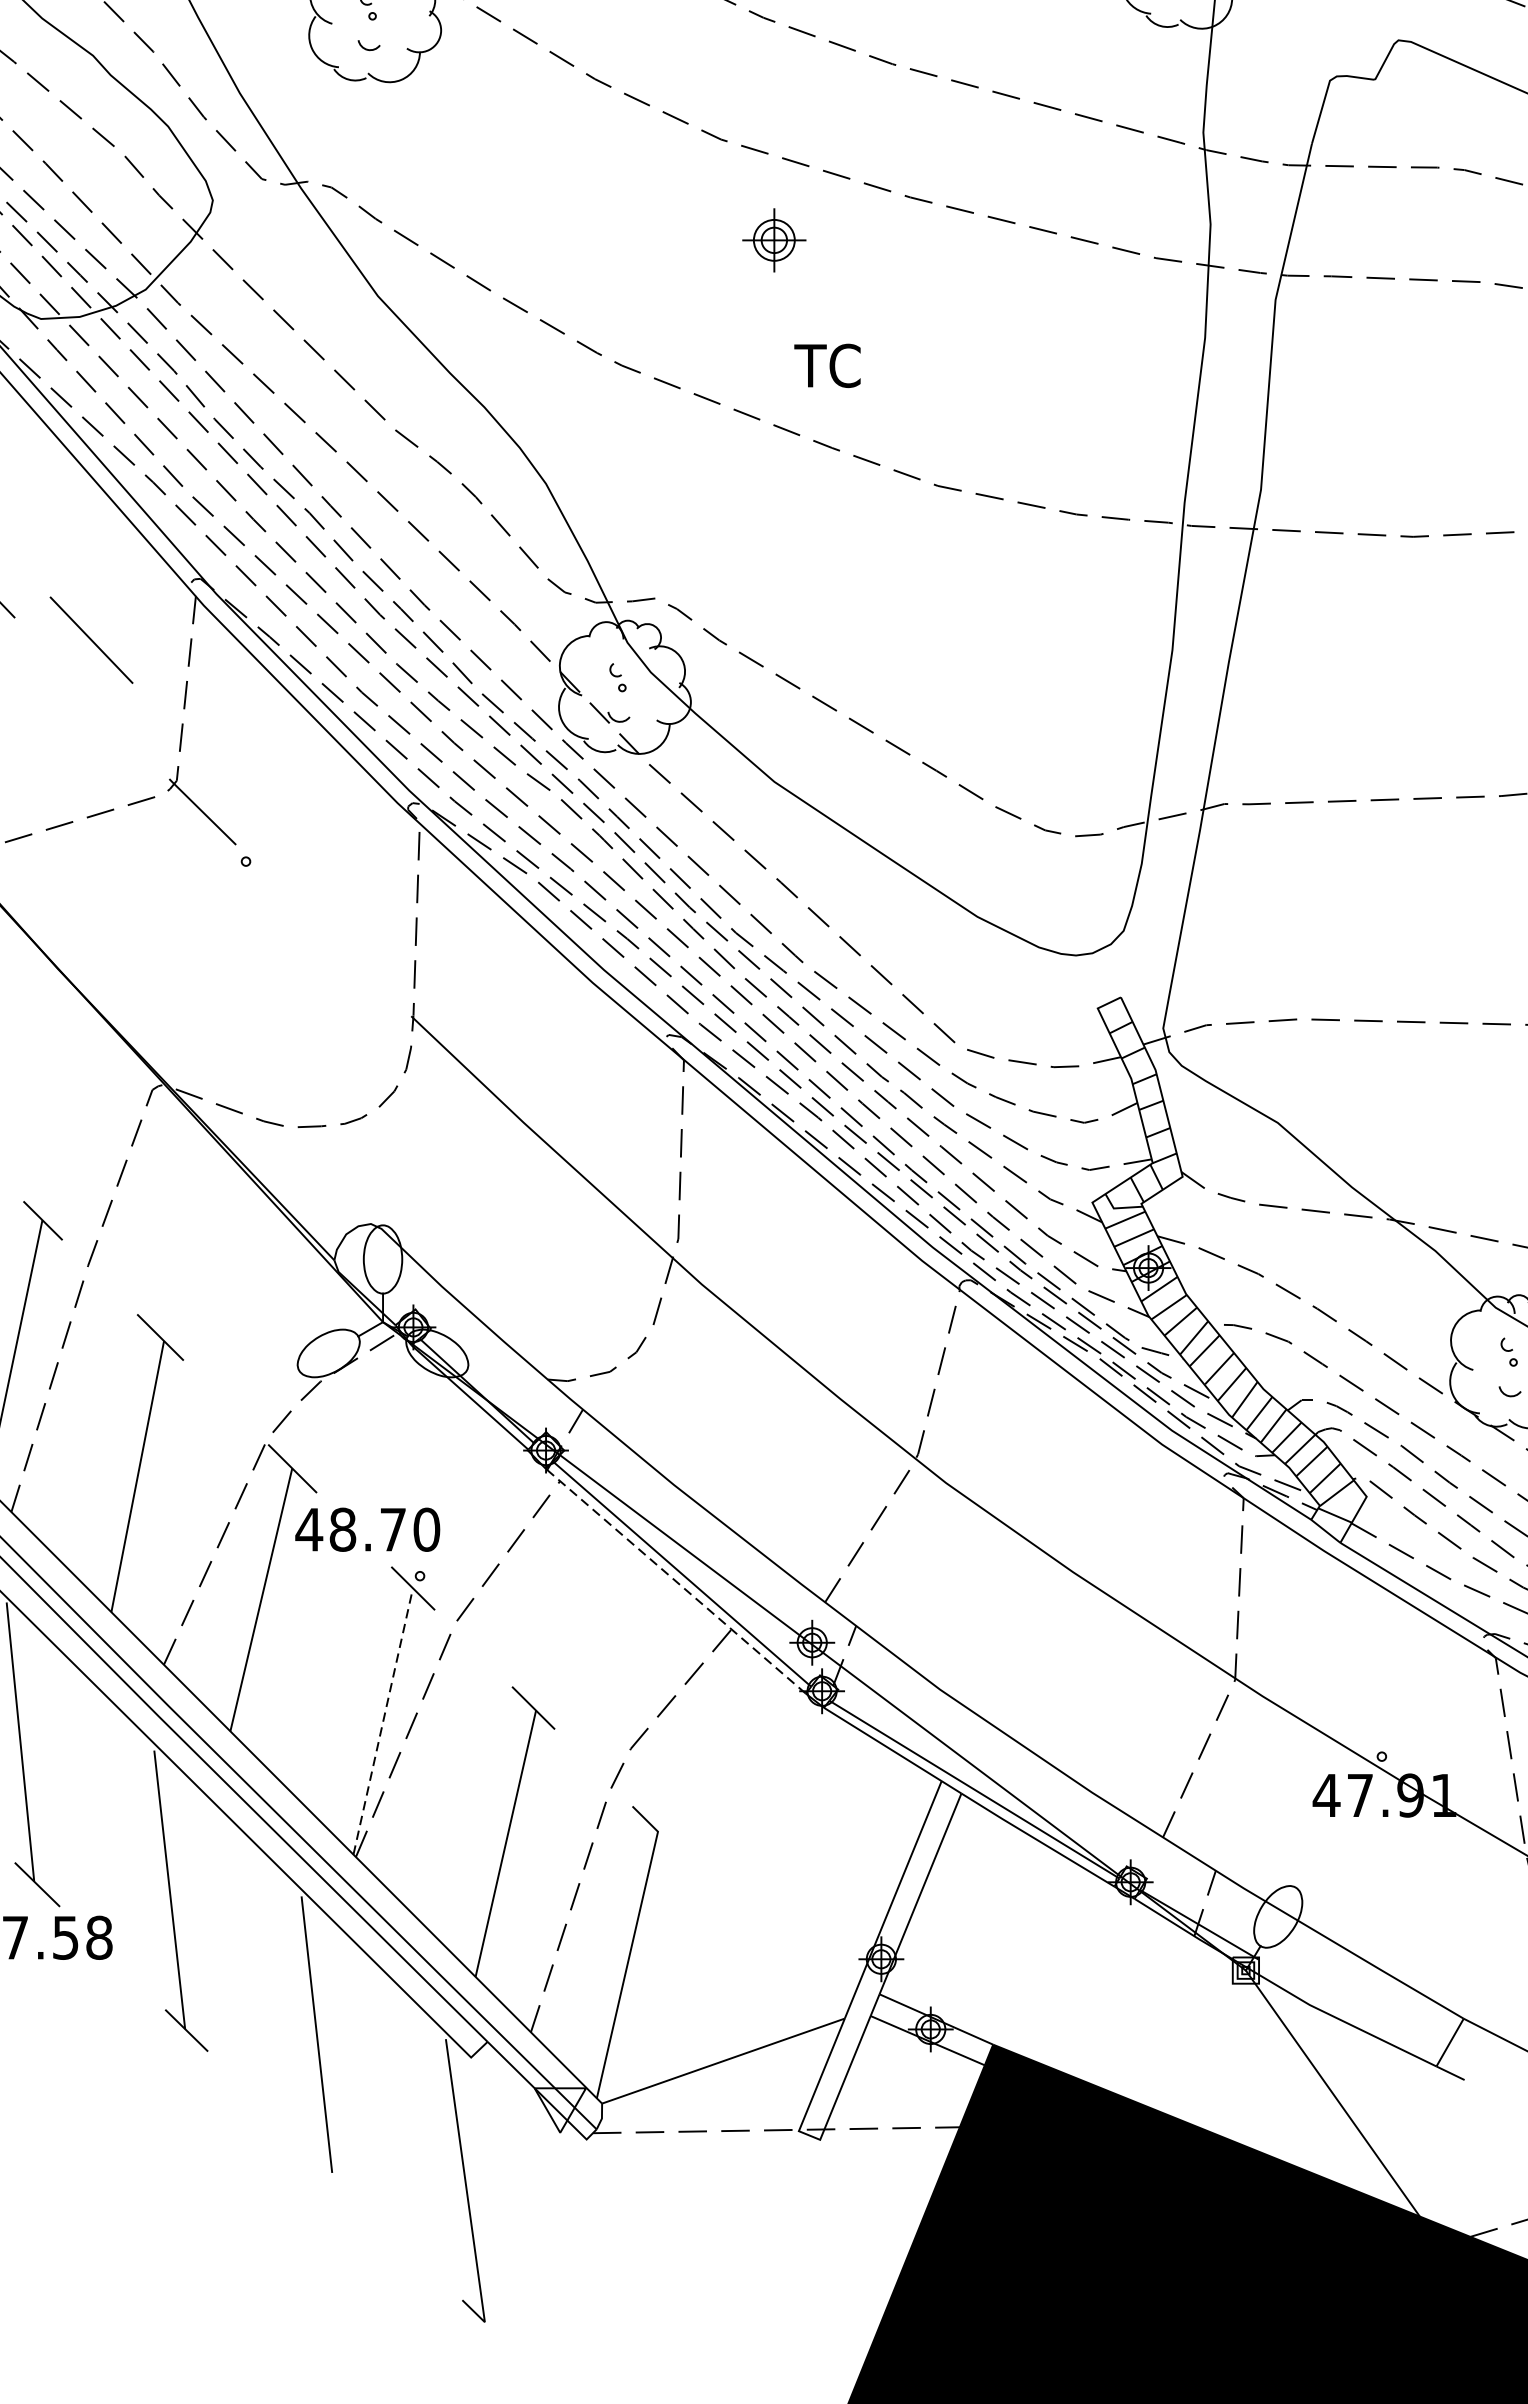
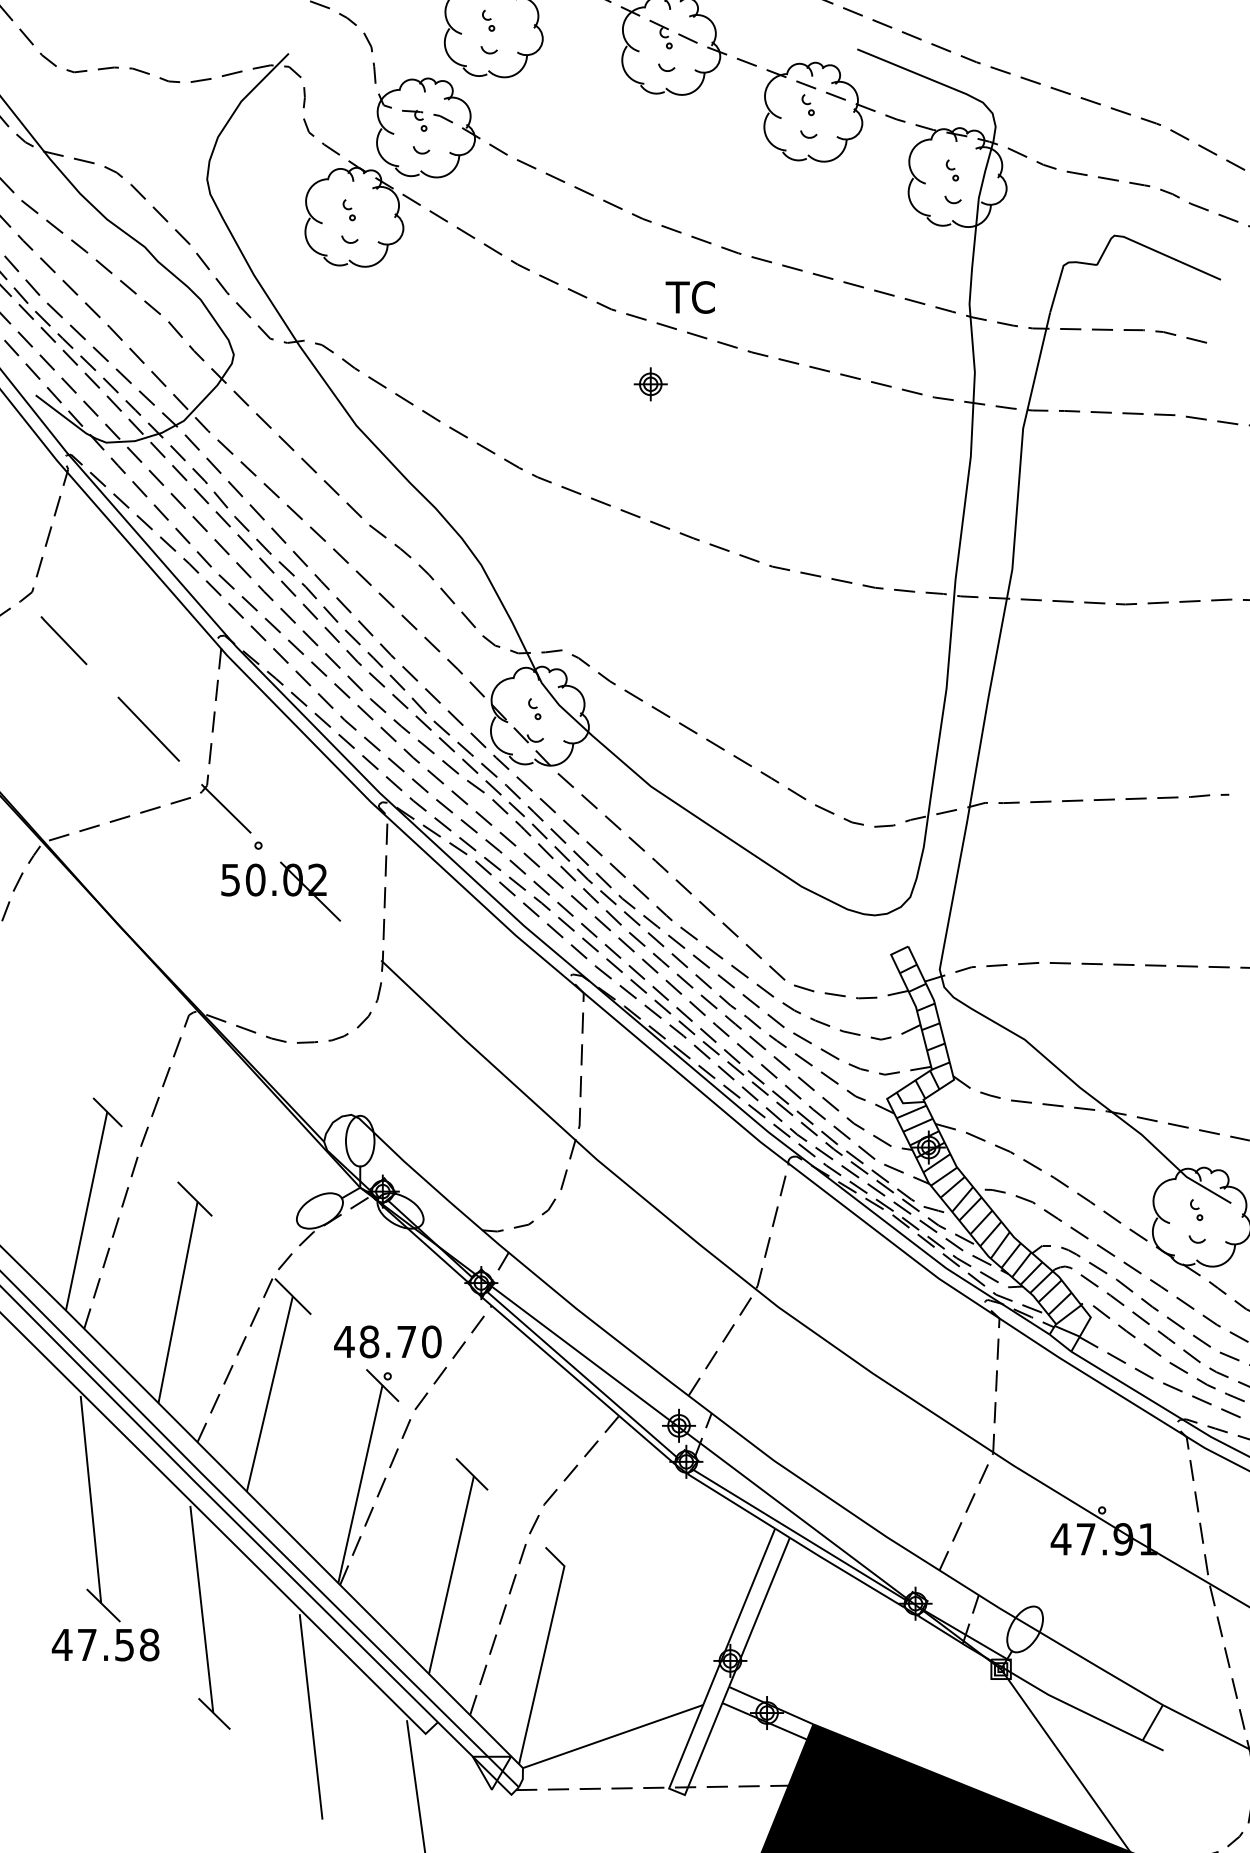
part: (773, 240) -> (650, 384), size x0.71
text: (826, 365) -> (689, 297), moved
line: (91, 639) -> (148, 728), moved
part: (277, 923) -> (281, 891), added
text: (367, 1529) -> (387, 1341), moved
line: (675, 1581) -> (577, 1380), dashed -> solid
line: (383, 1720) -> (360, 1483), dashed -> solid

